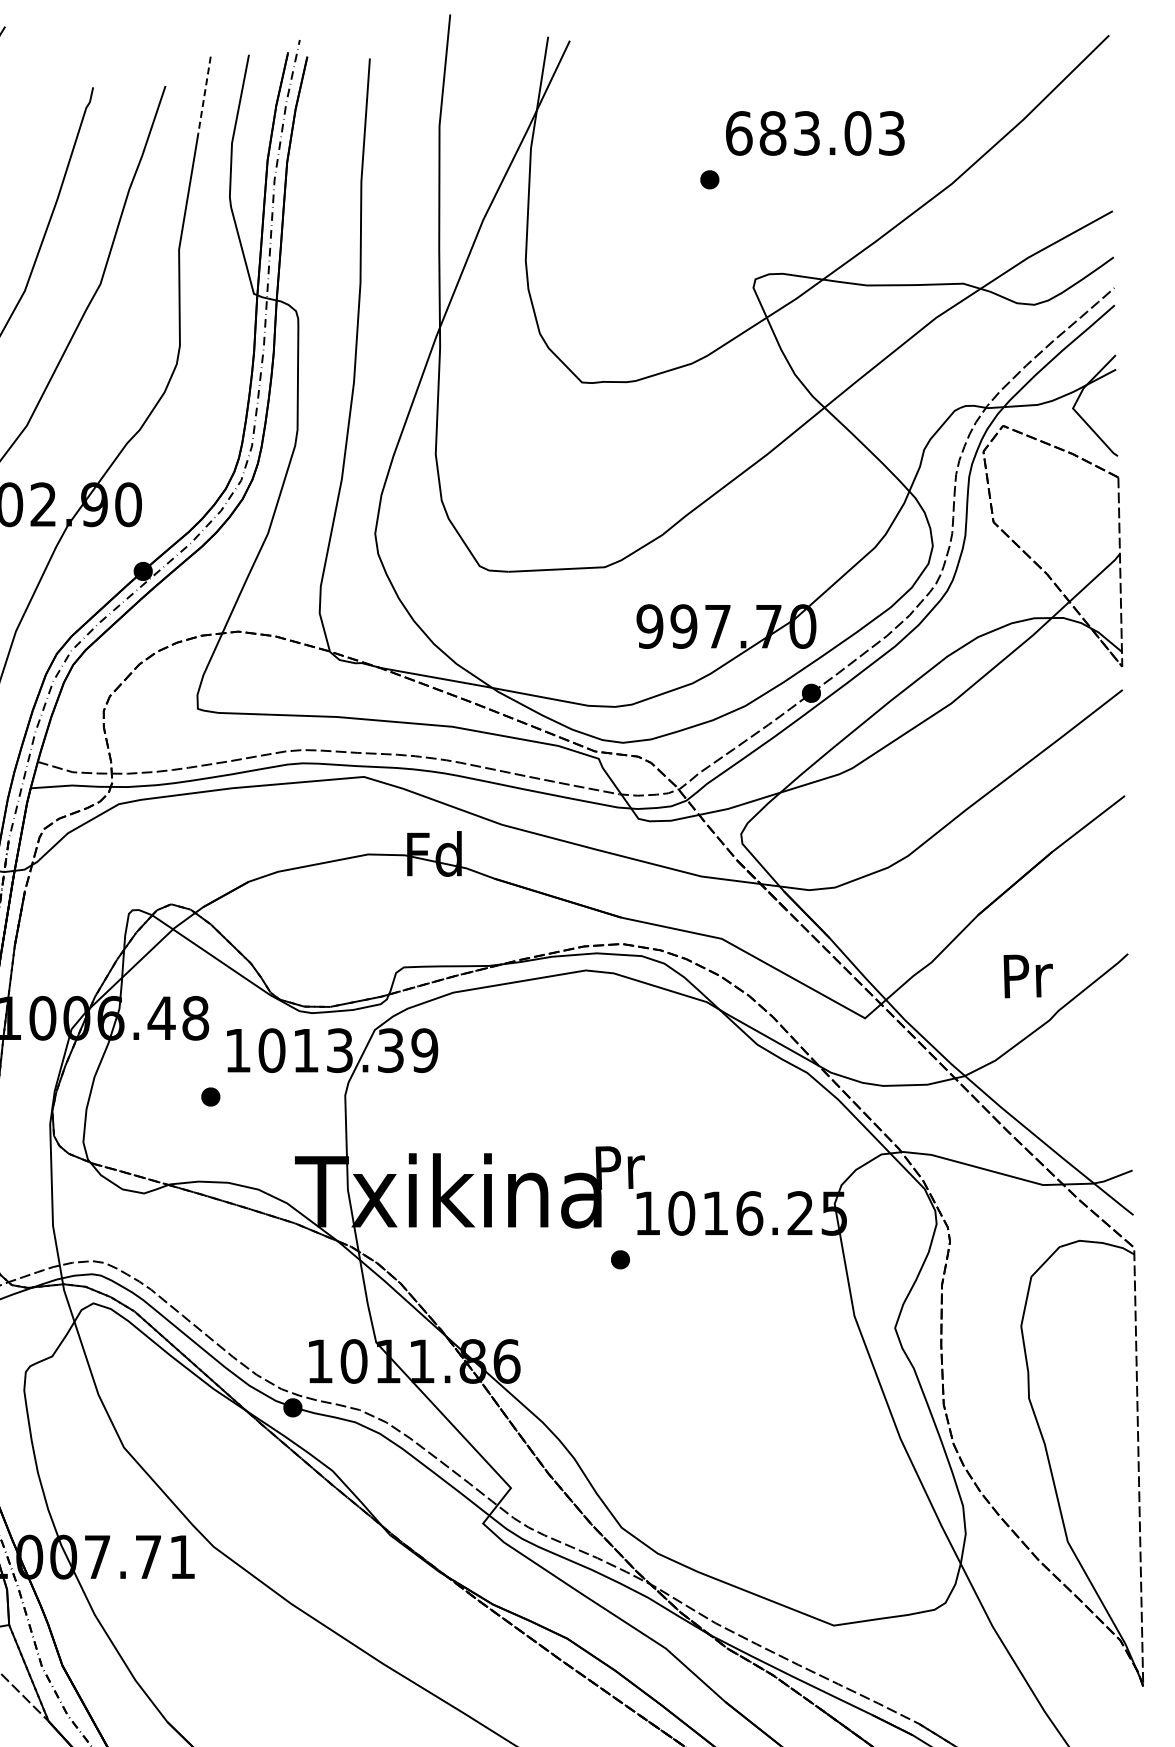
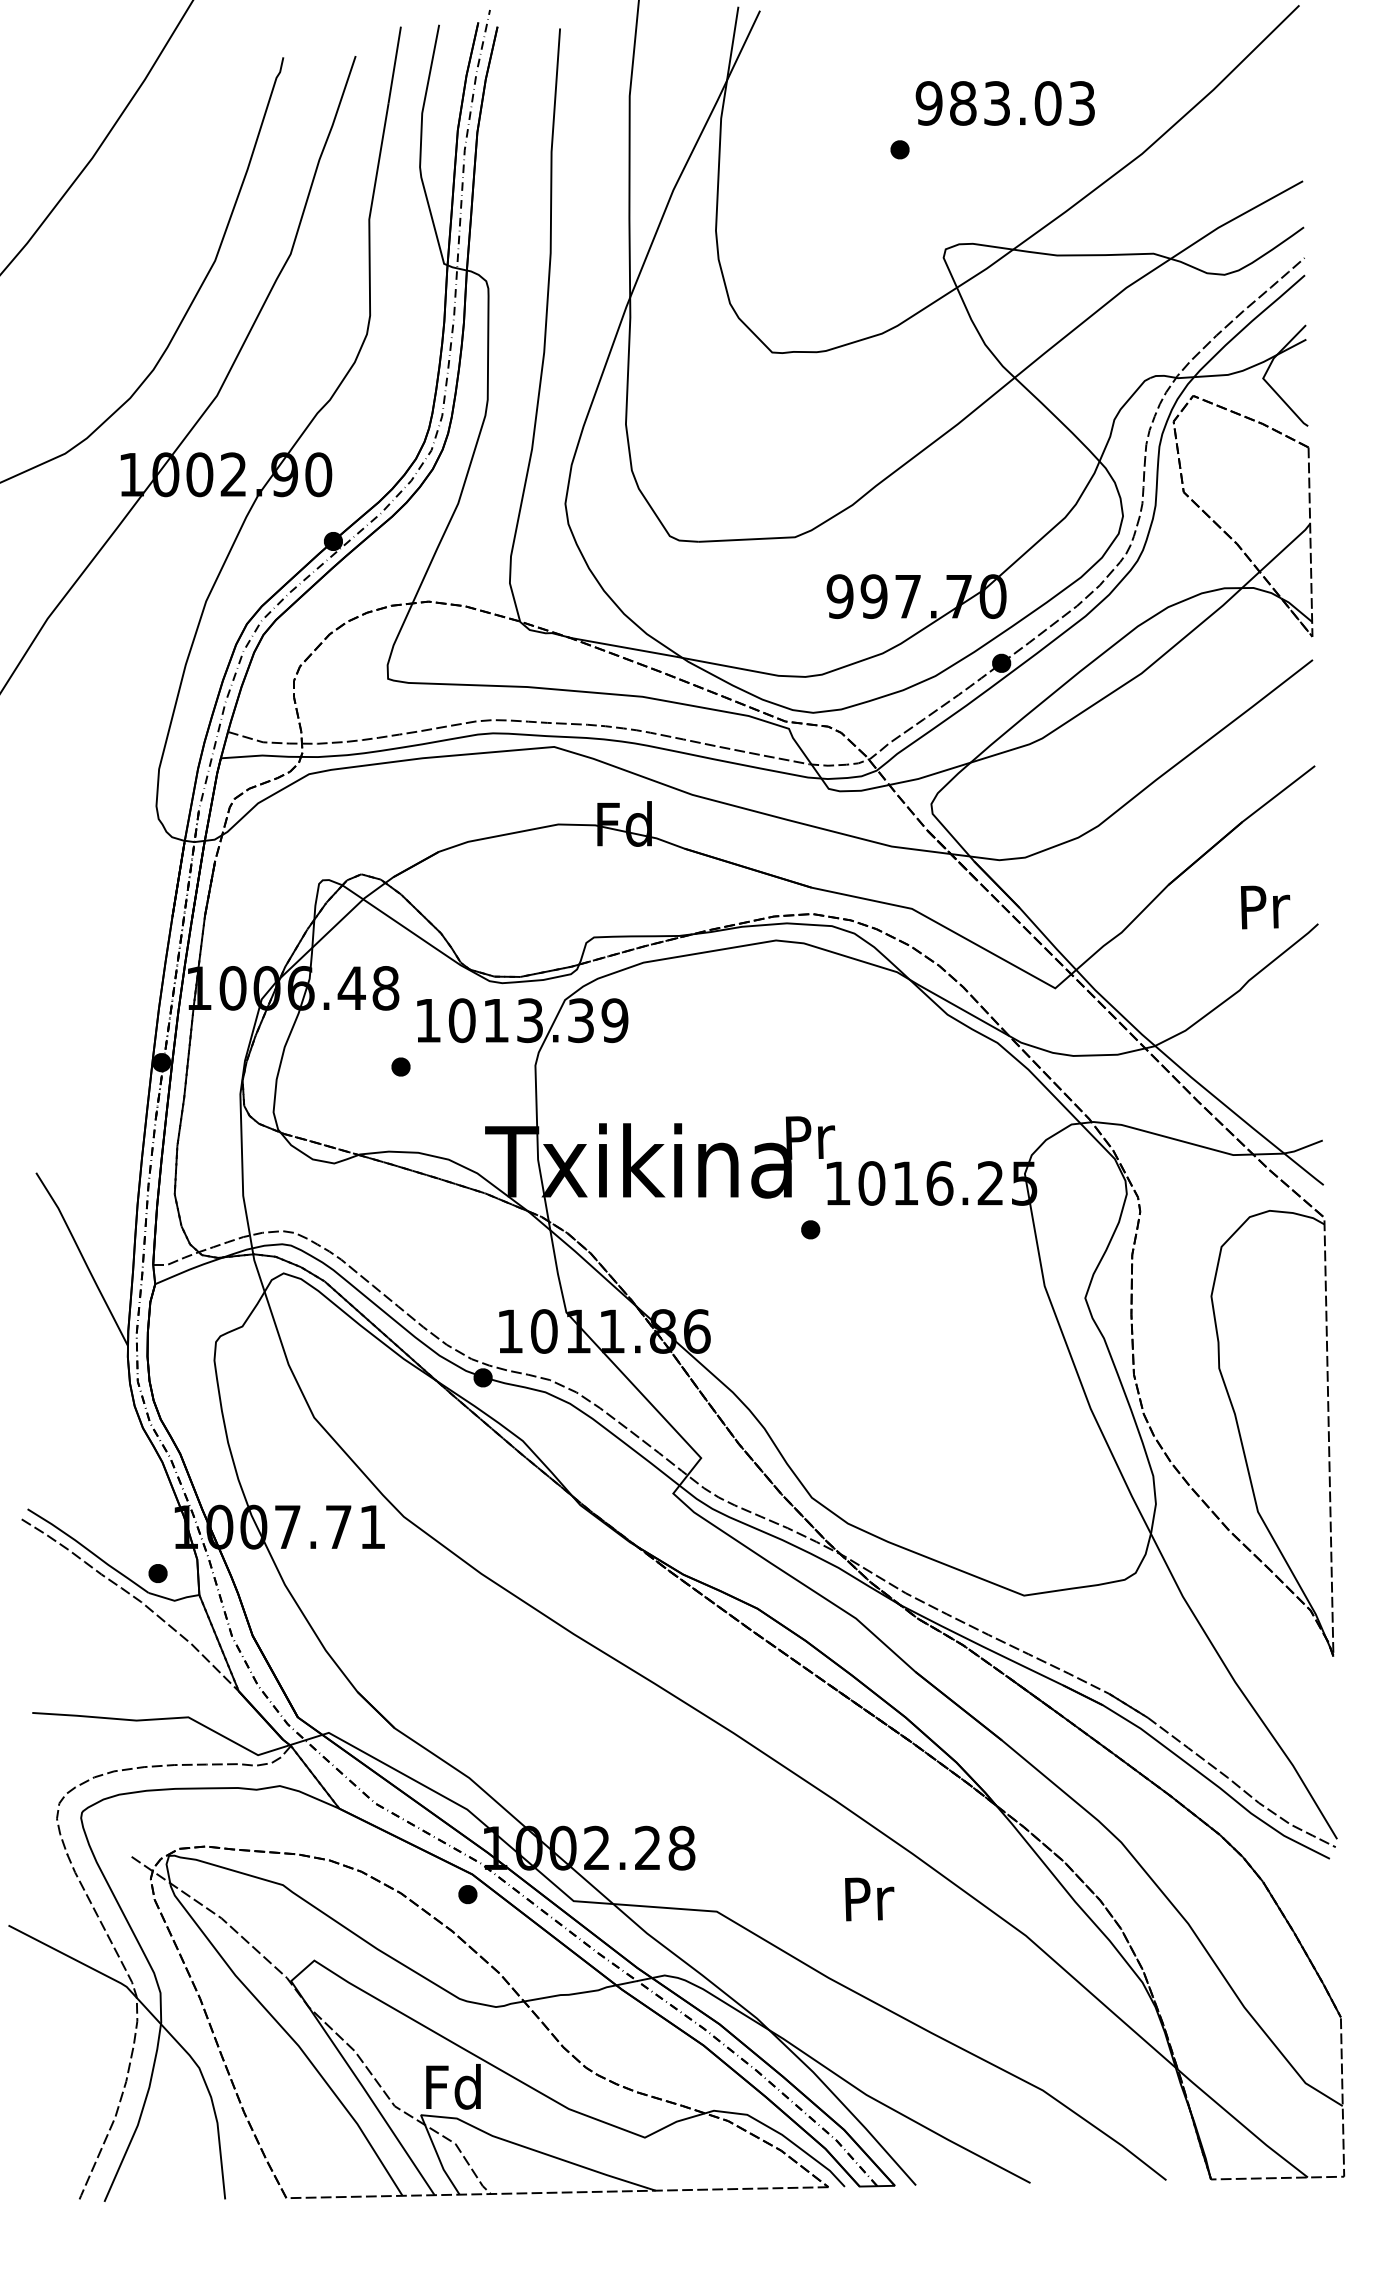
line: (204, 94) -> (394, 64), dashed -> solid
text: (738, 133) -> (928, 103), 683.03 -> 983.03
text: (1028, 976) -> (1265, 907), moved

